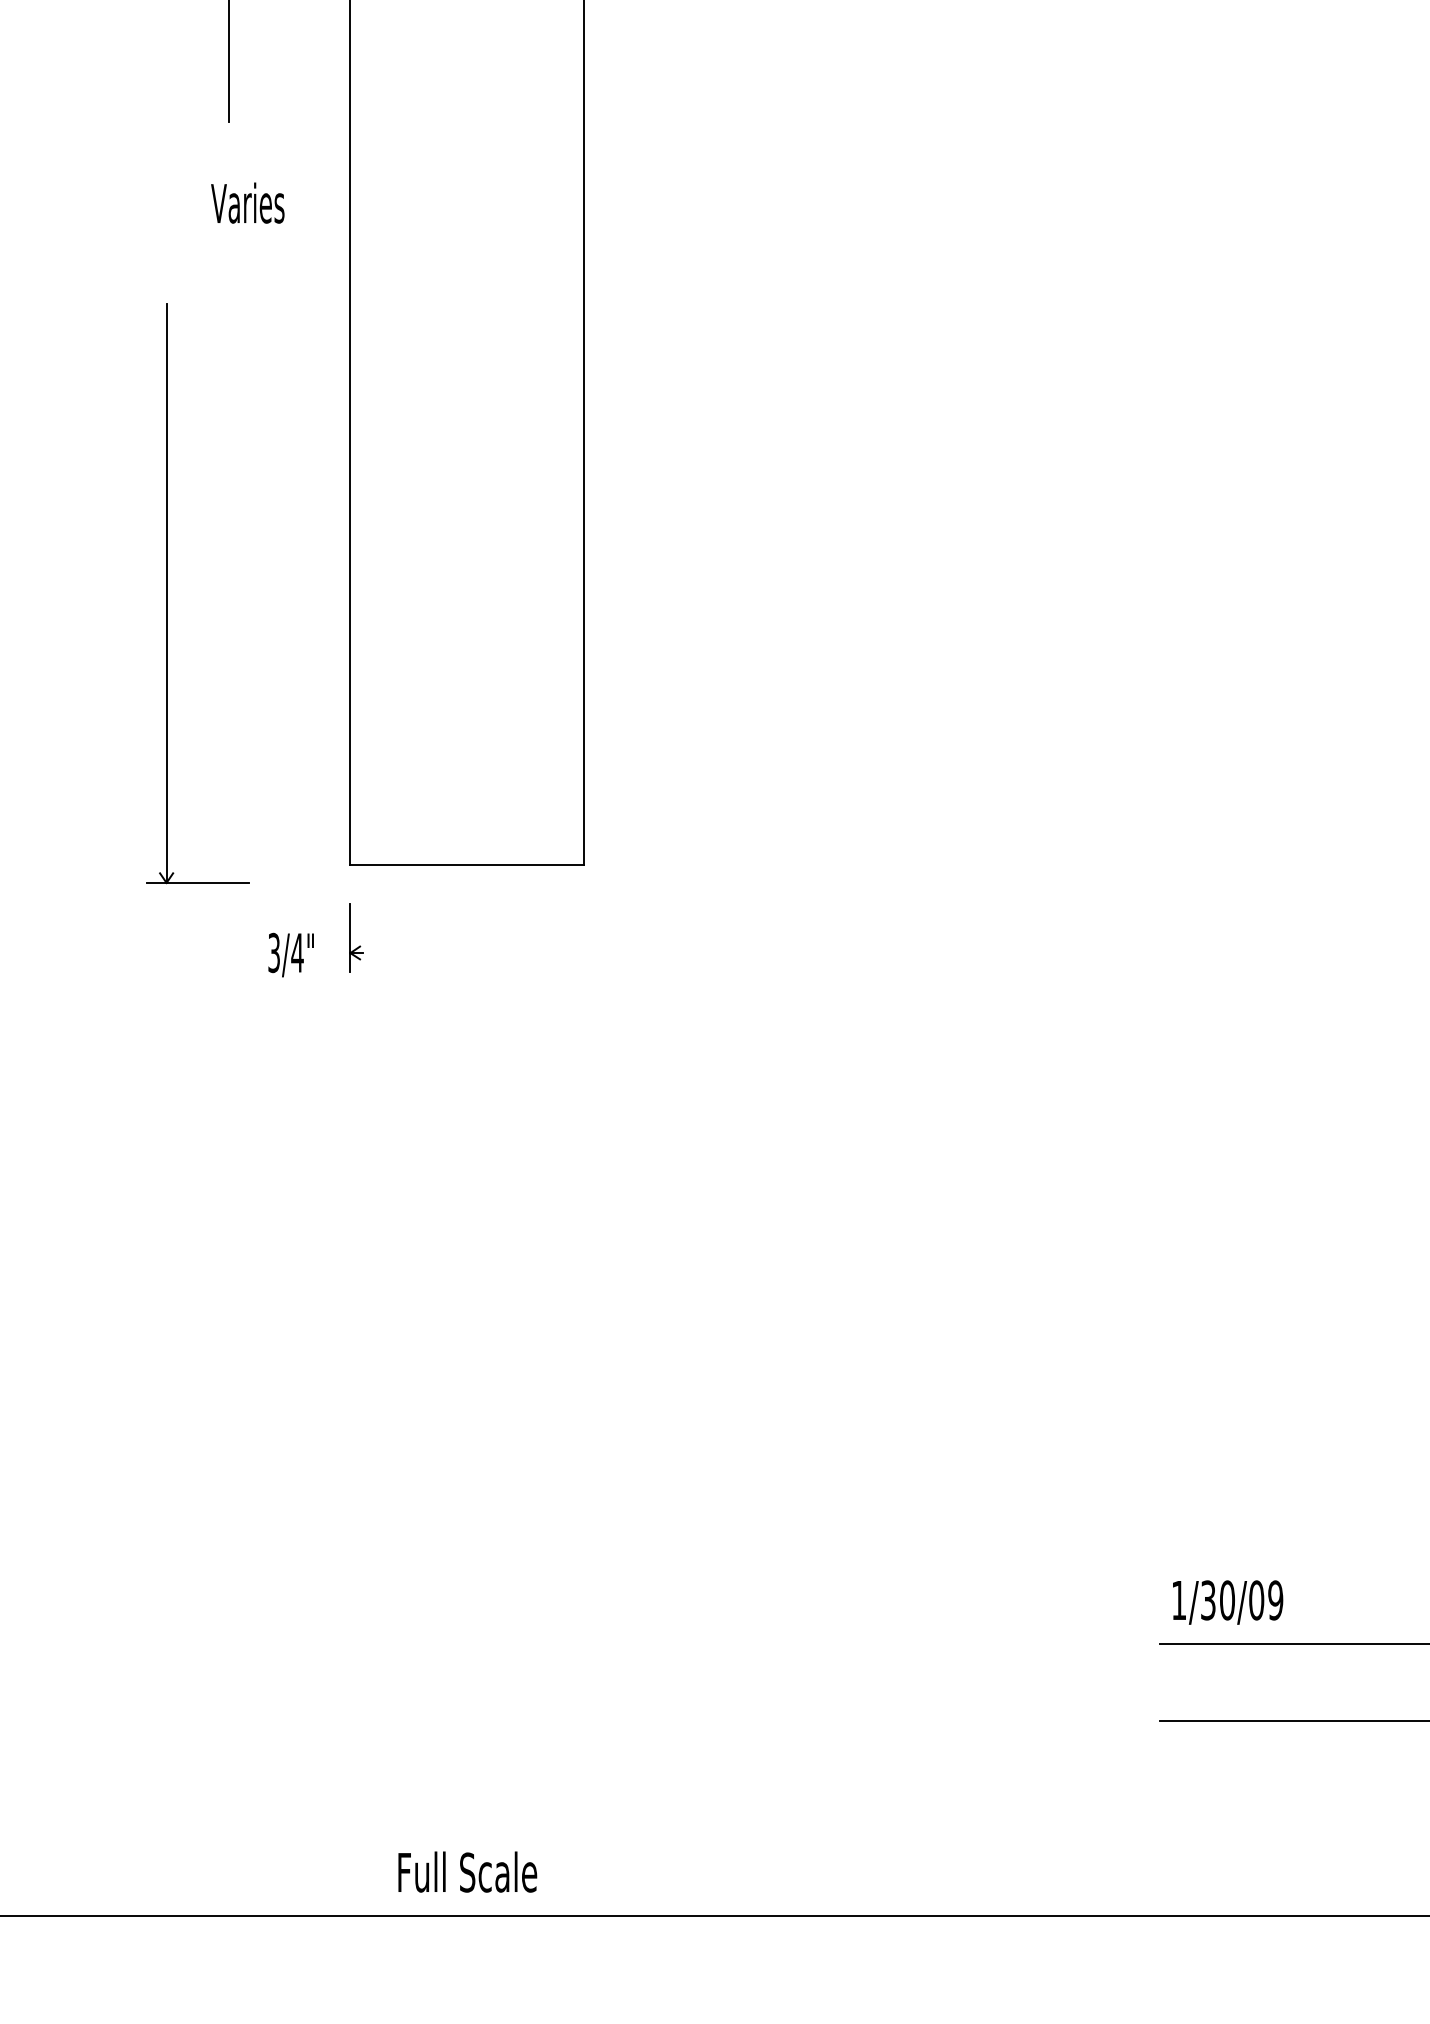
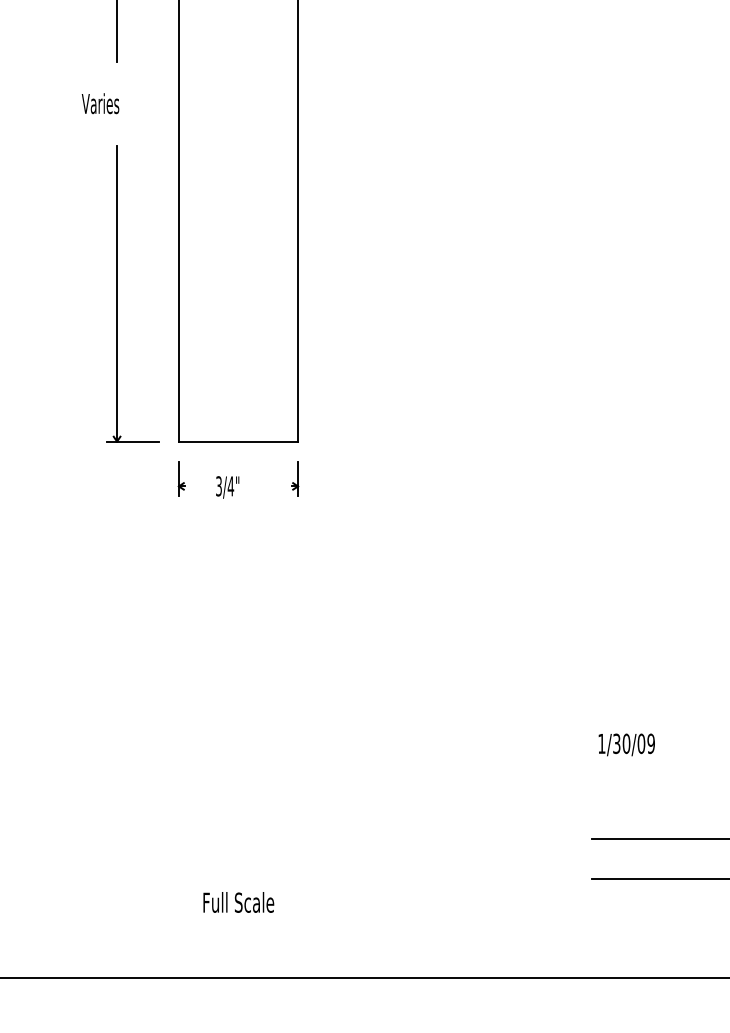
text: (247, 202) -> (100, 103), moved
part: (167, 592) -> (117, 293), moved
part: (578, 937) -> (295, 478), added
text: (290, 955) -> (227, 487), moved
text: (1227, 1601) -> (626, 744), moved
text: (467, 1872) -> (238, 902), moved

